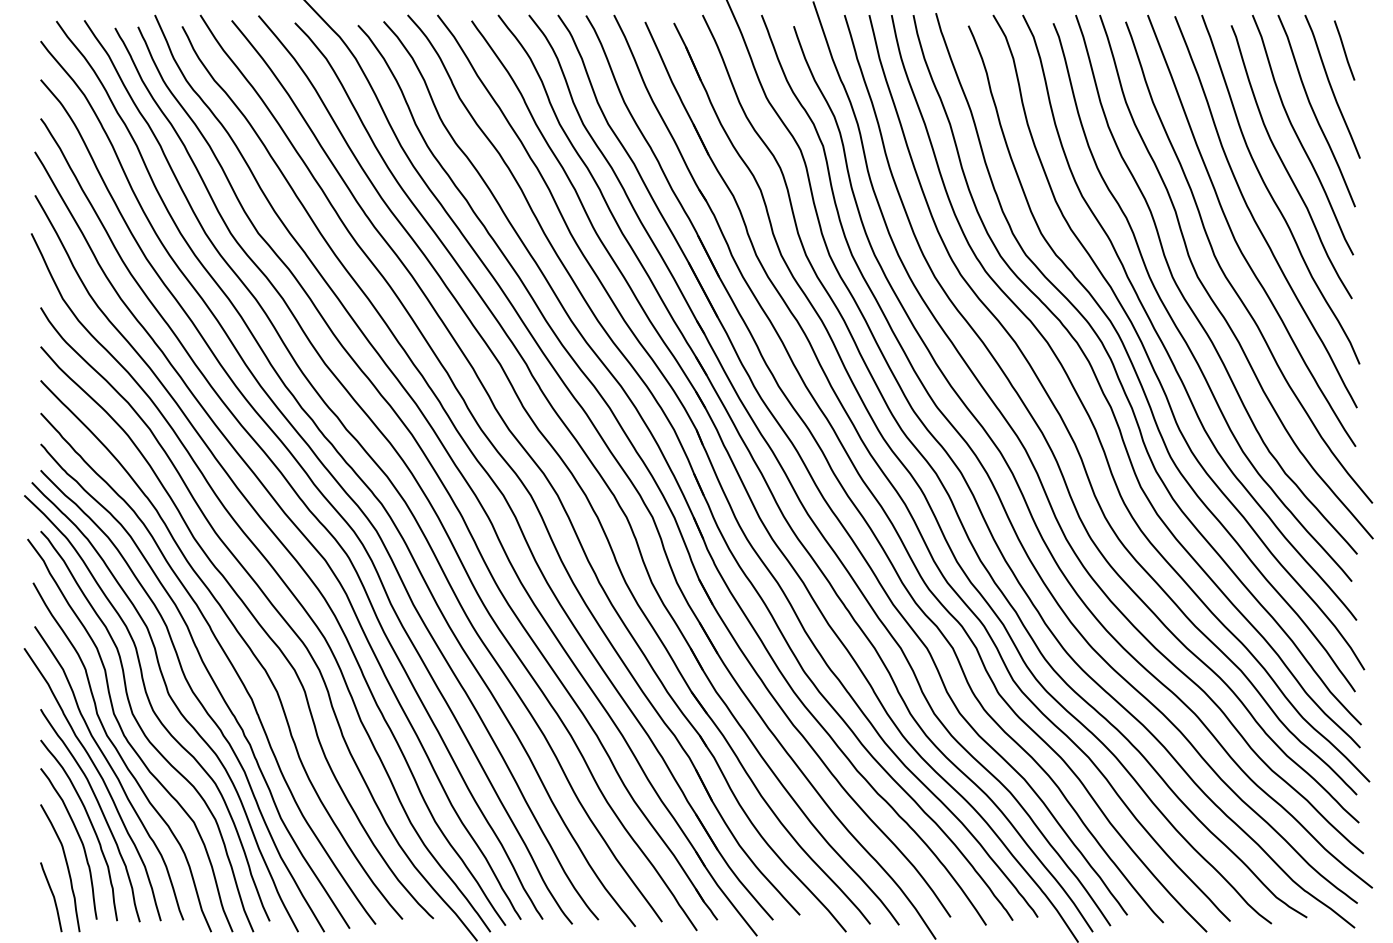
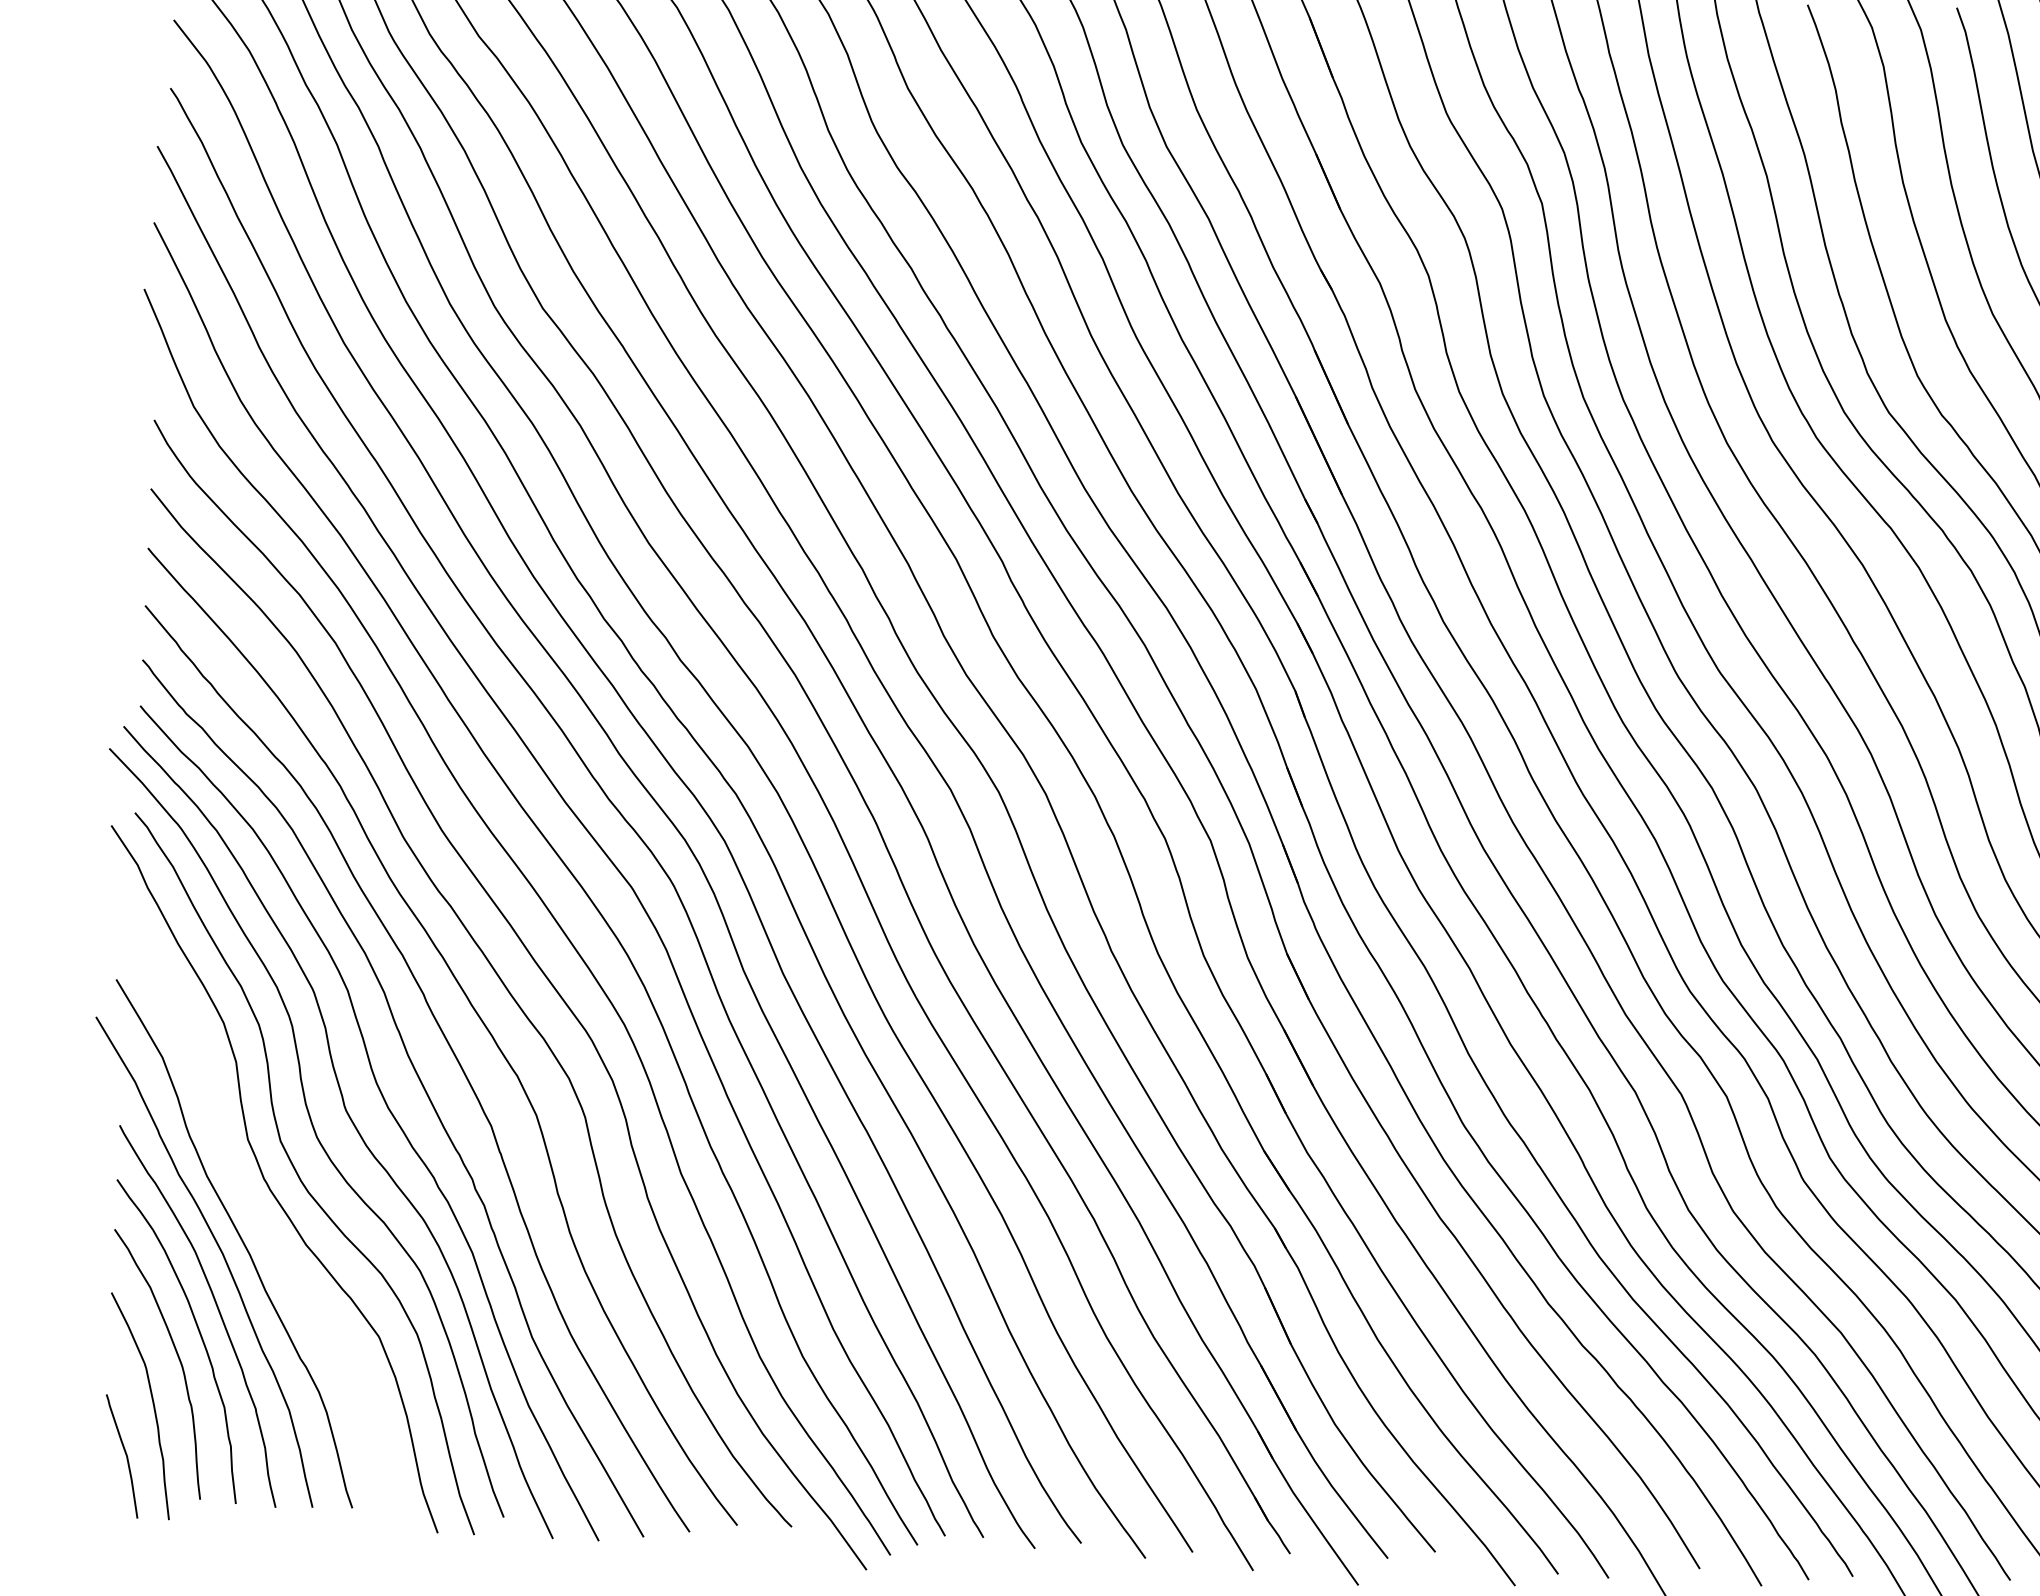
curve: (121, 757) -> (257, 1217), removed

